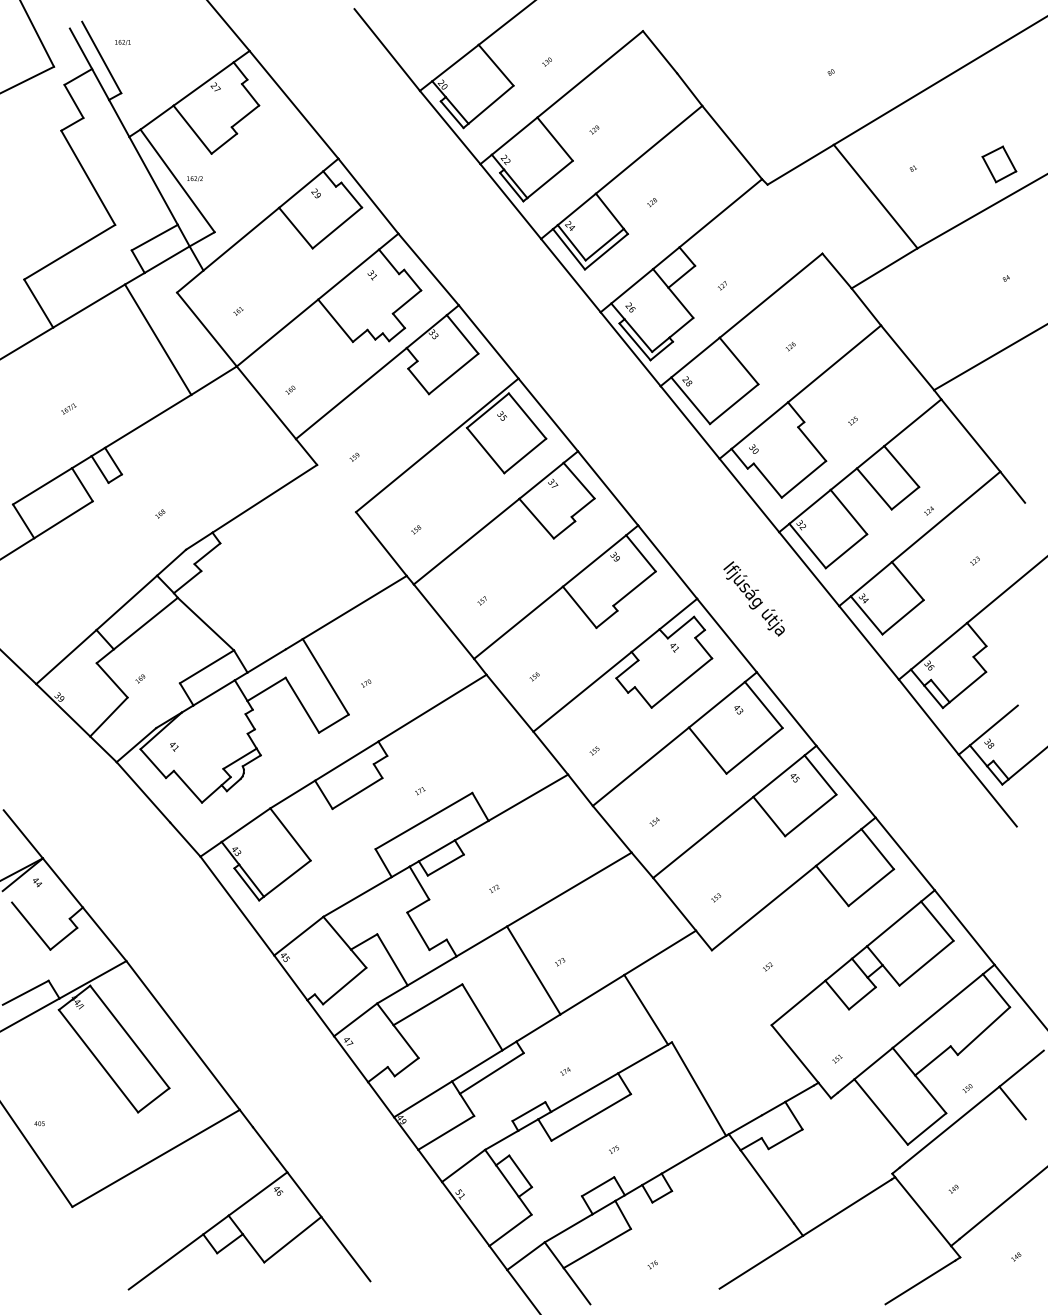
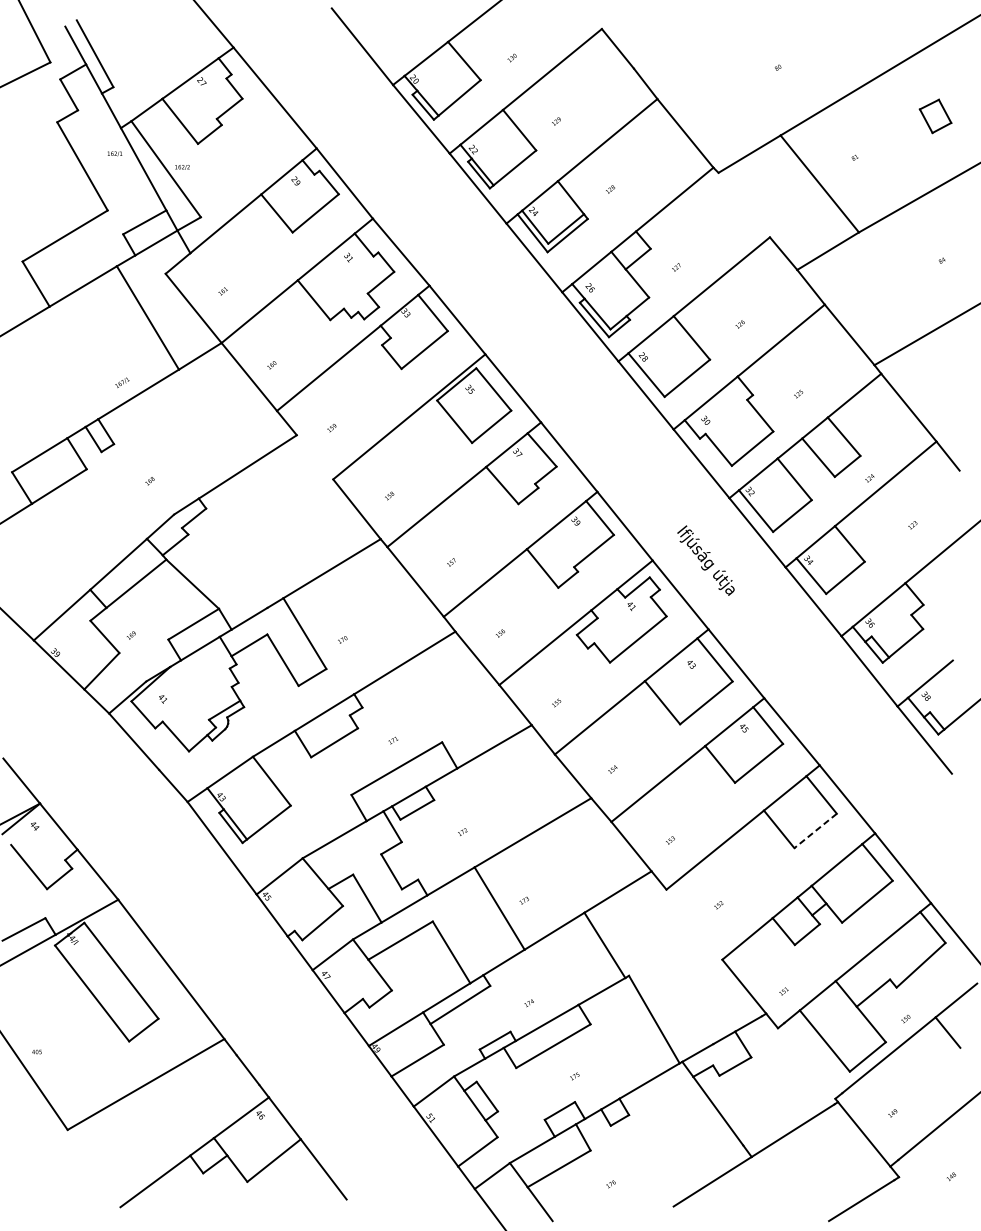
text: (122, 42) -> (114, 153), moved
part: (999, 164) -> (935, 116), moved
text: (68, 408) -> (122, 382), moved
line: (870, 887) -> (814, 830), solid -> dashed

